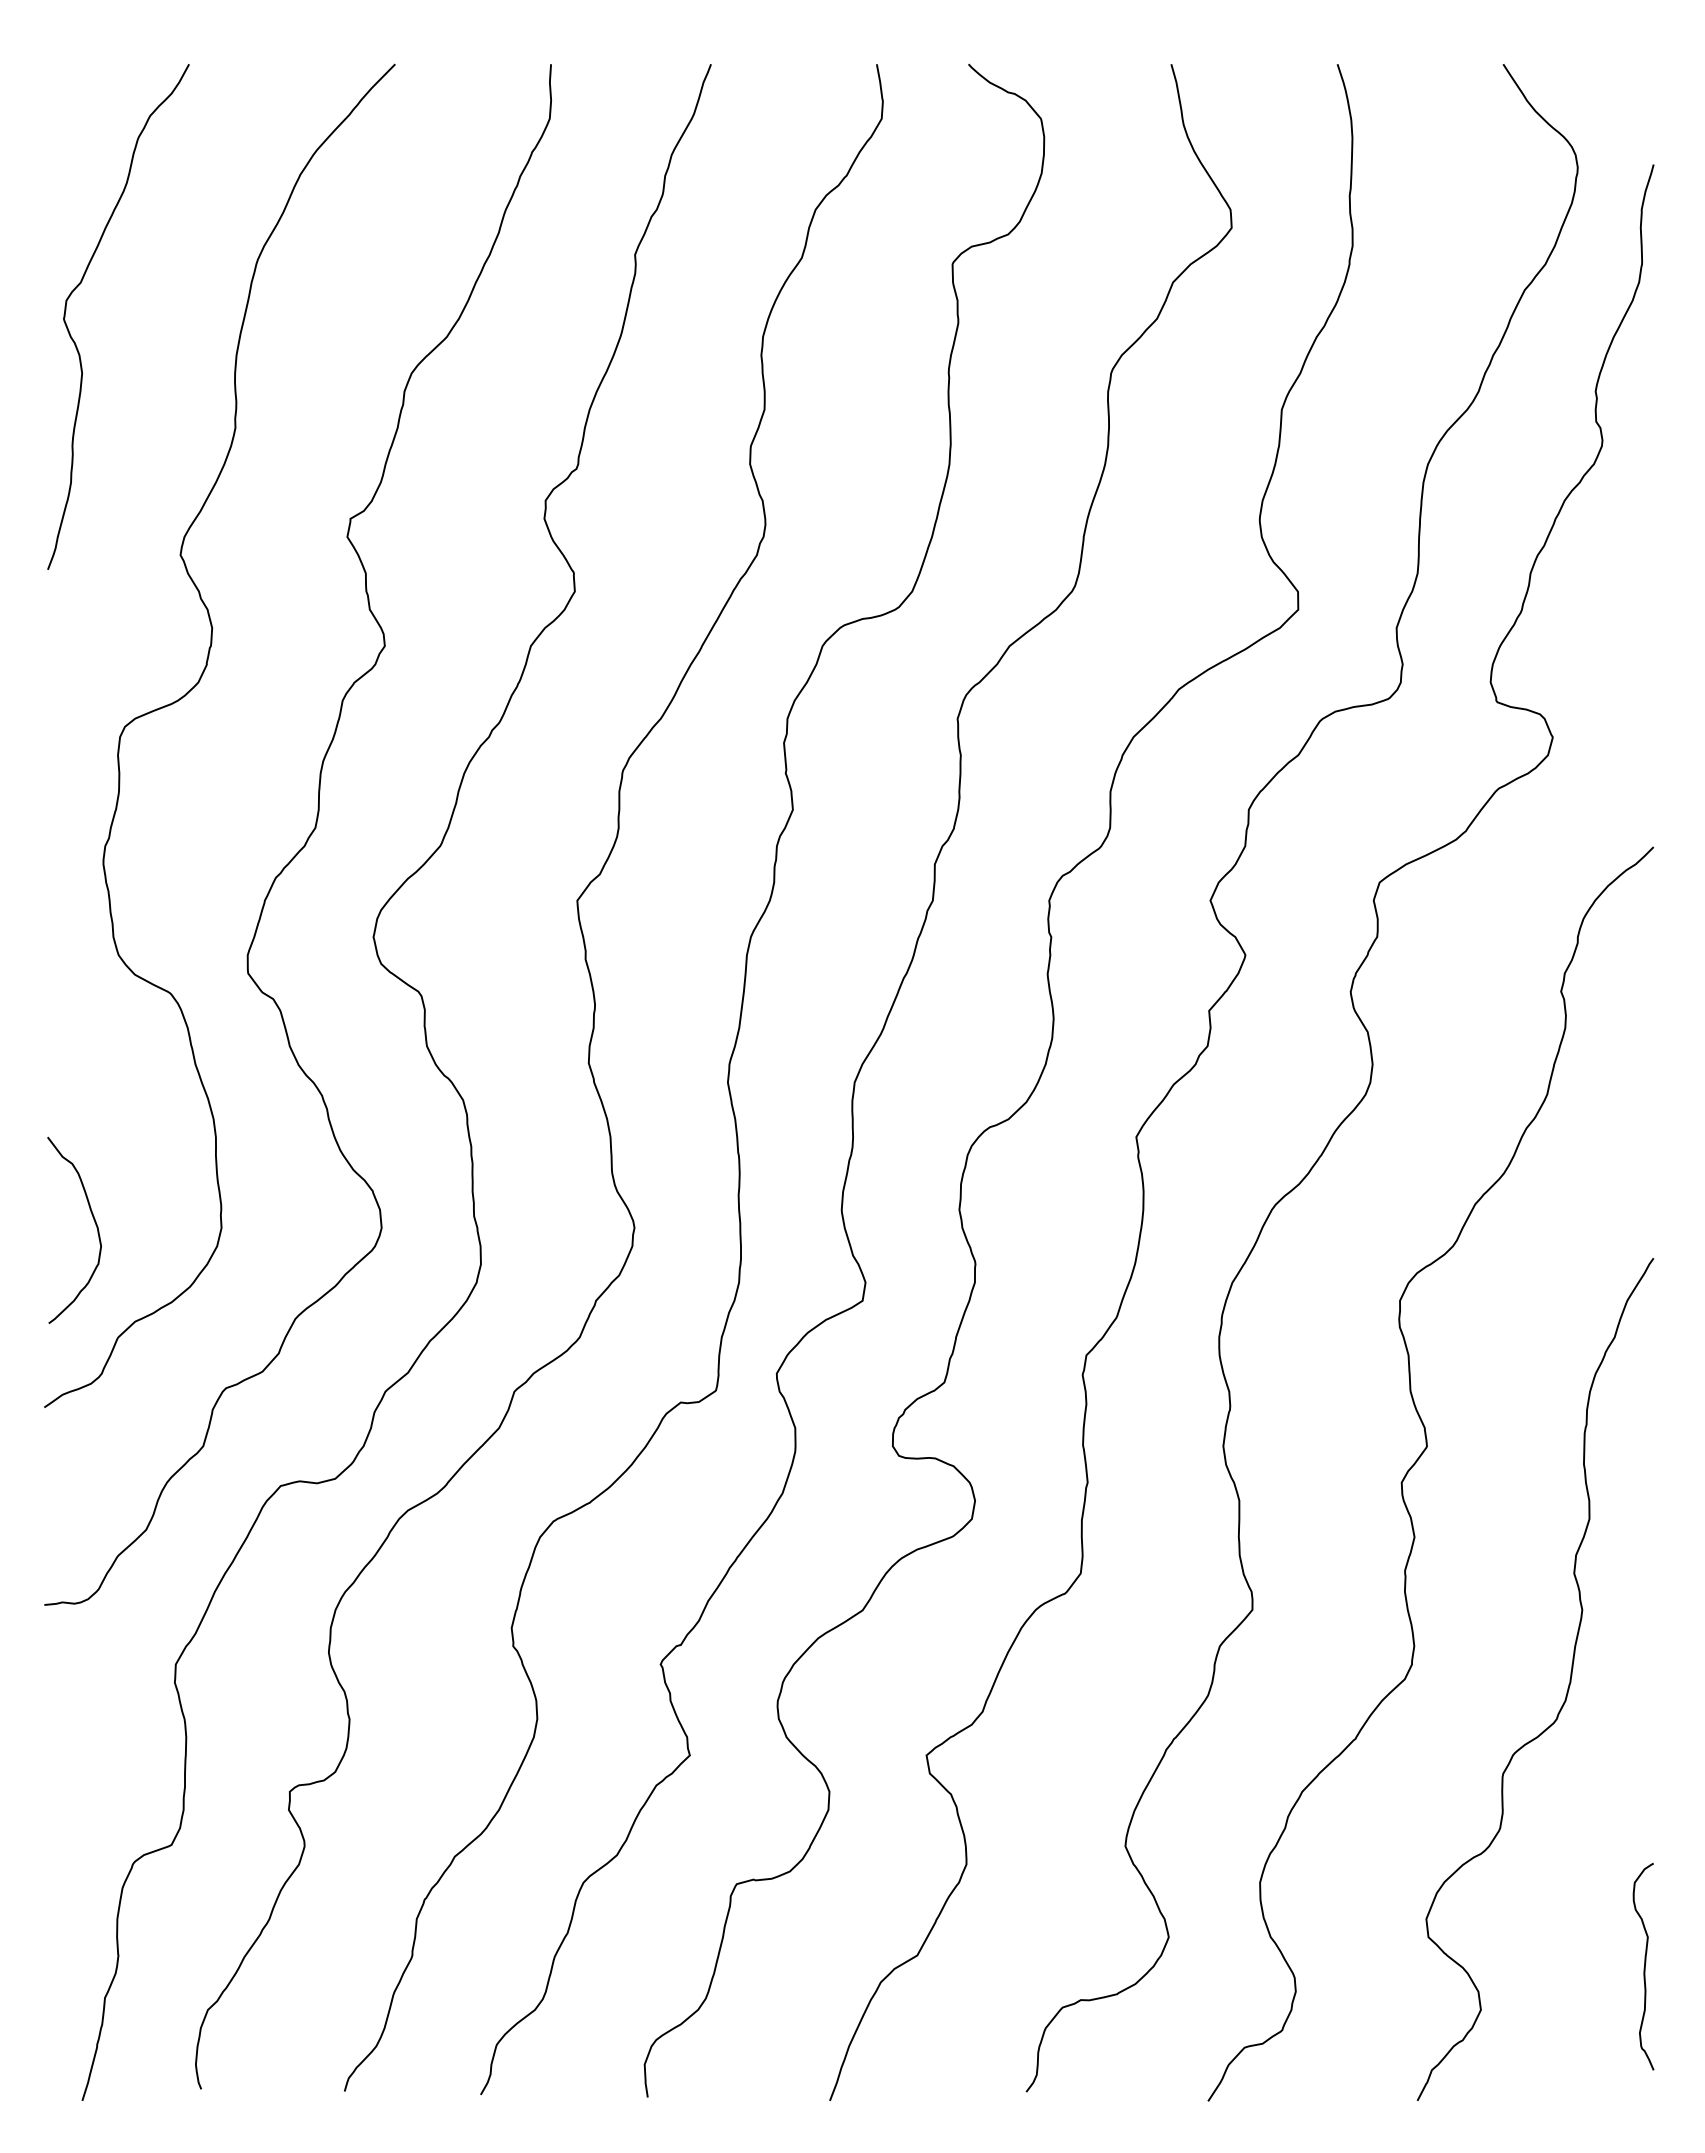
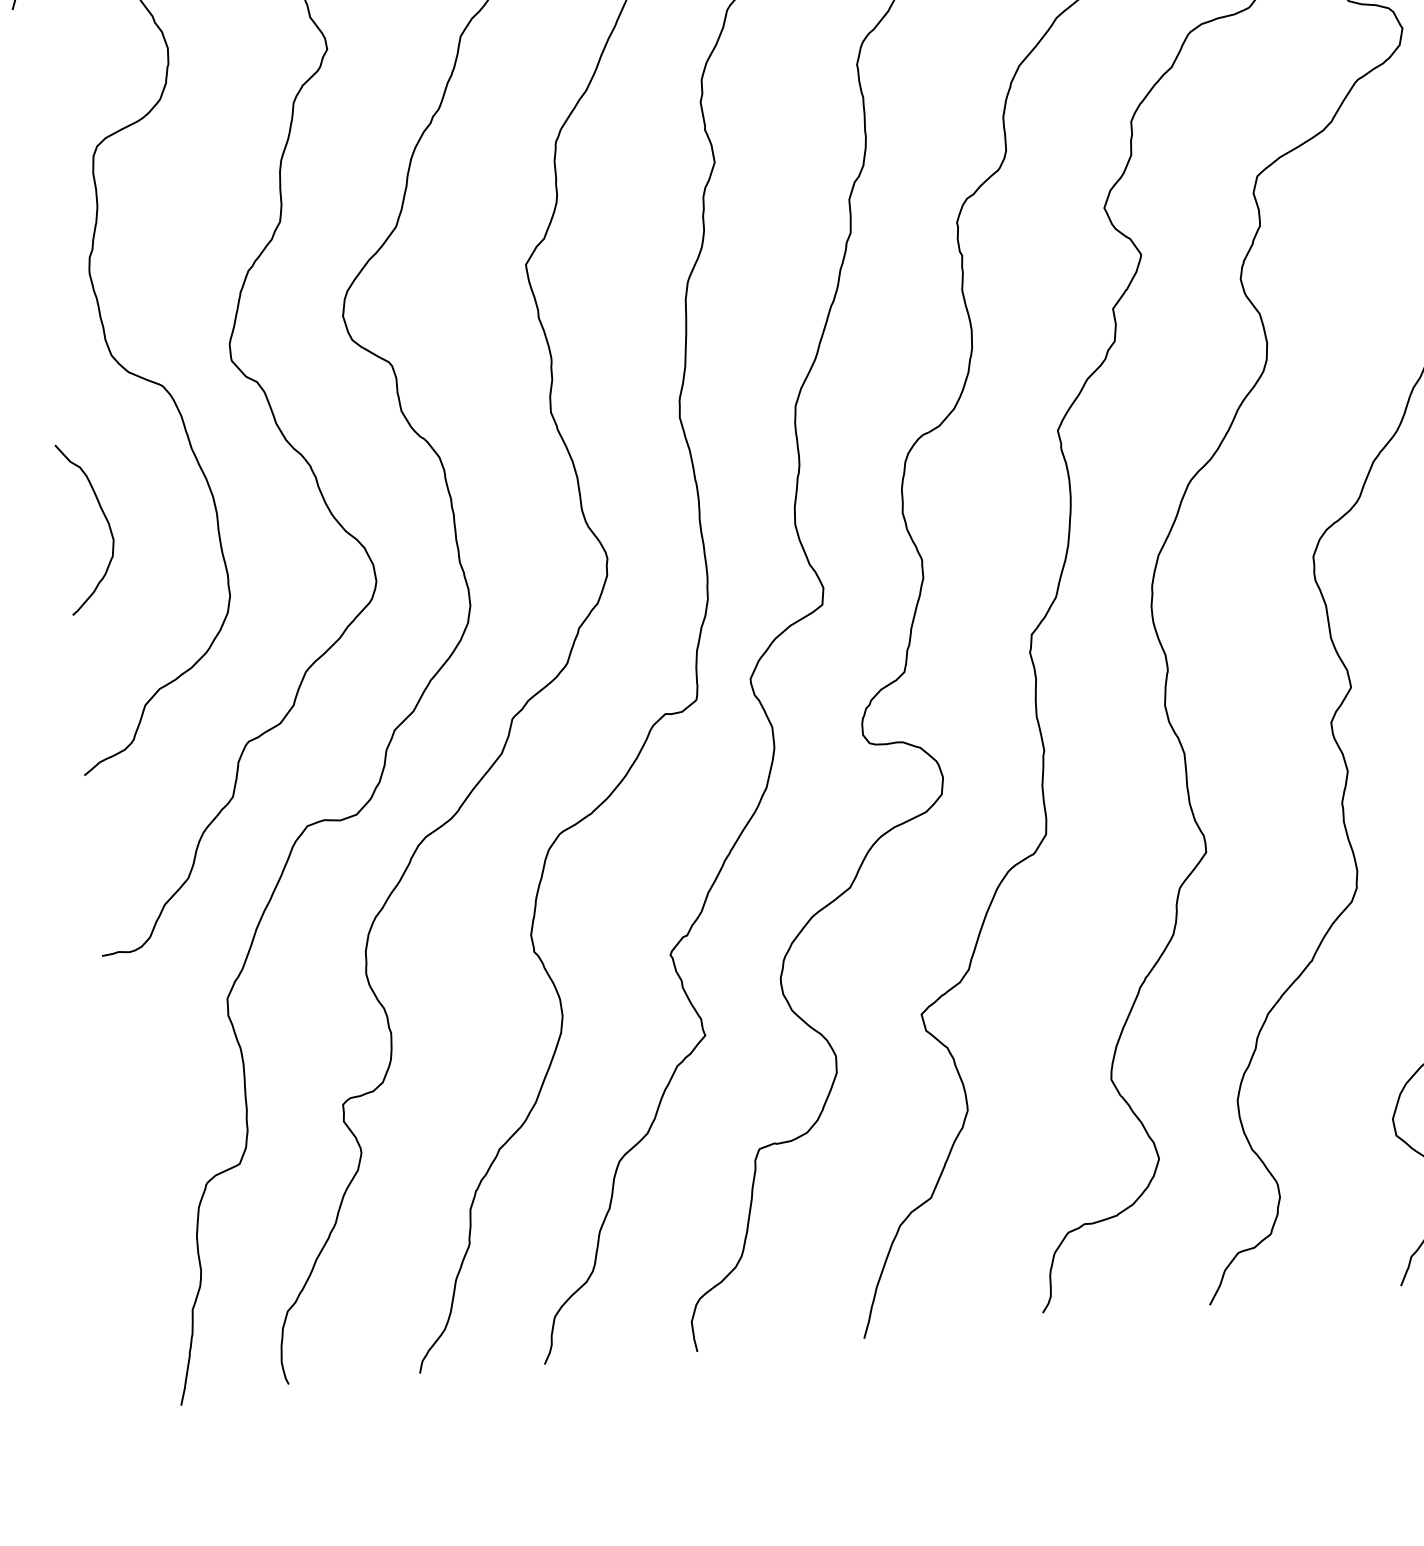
curve: (94, 1222) -> (105, 518), moved

